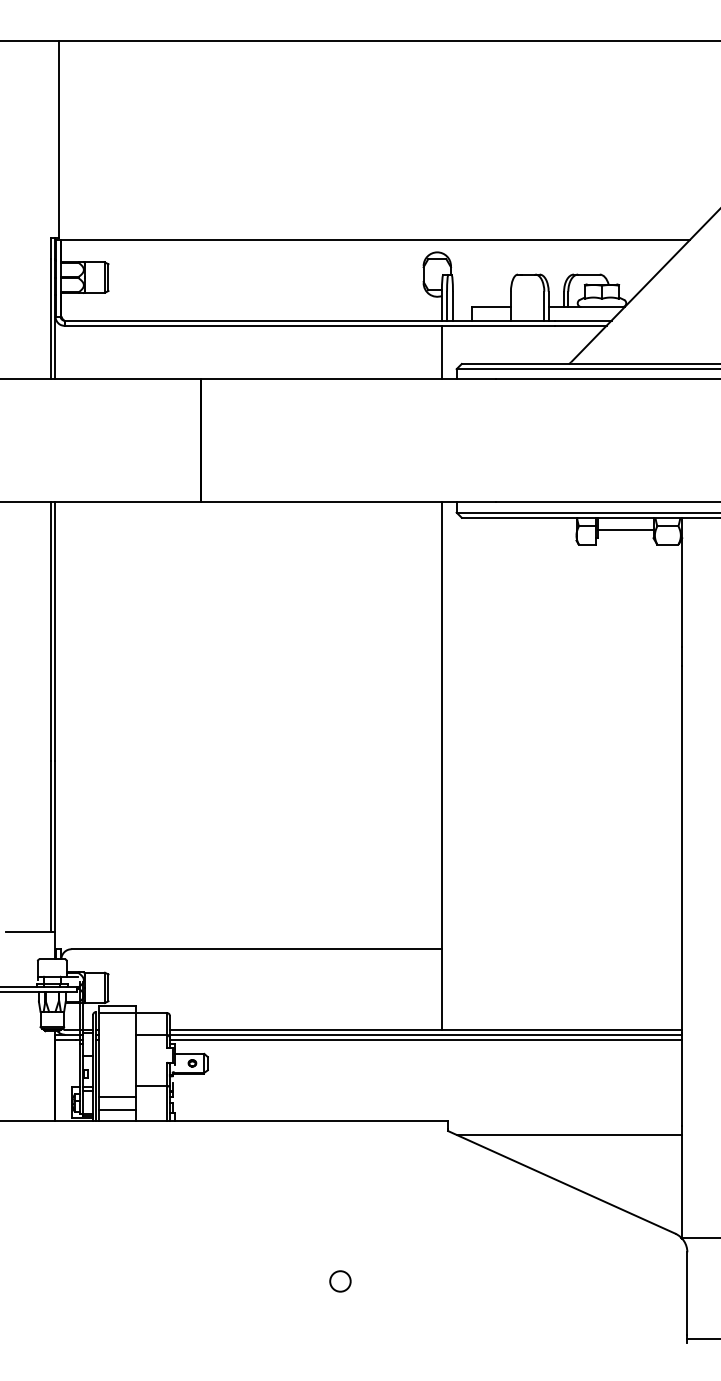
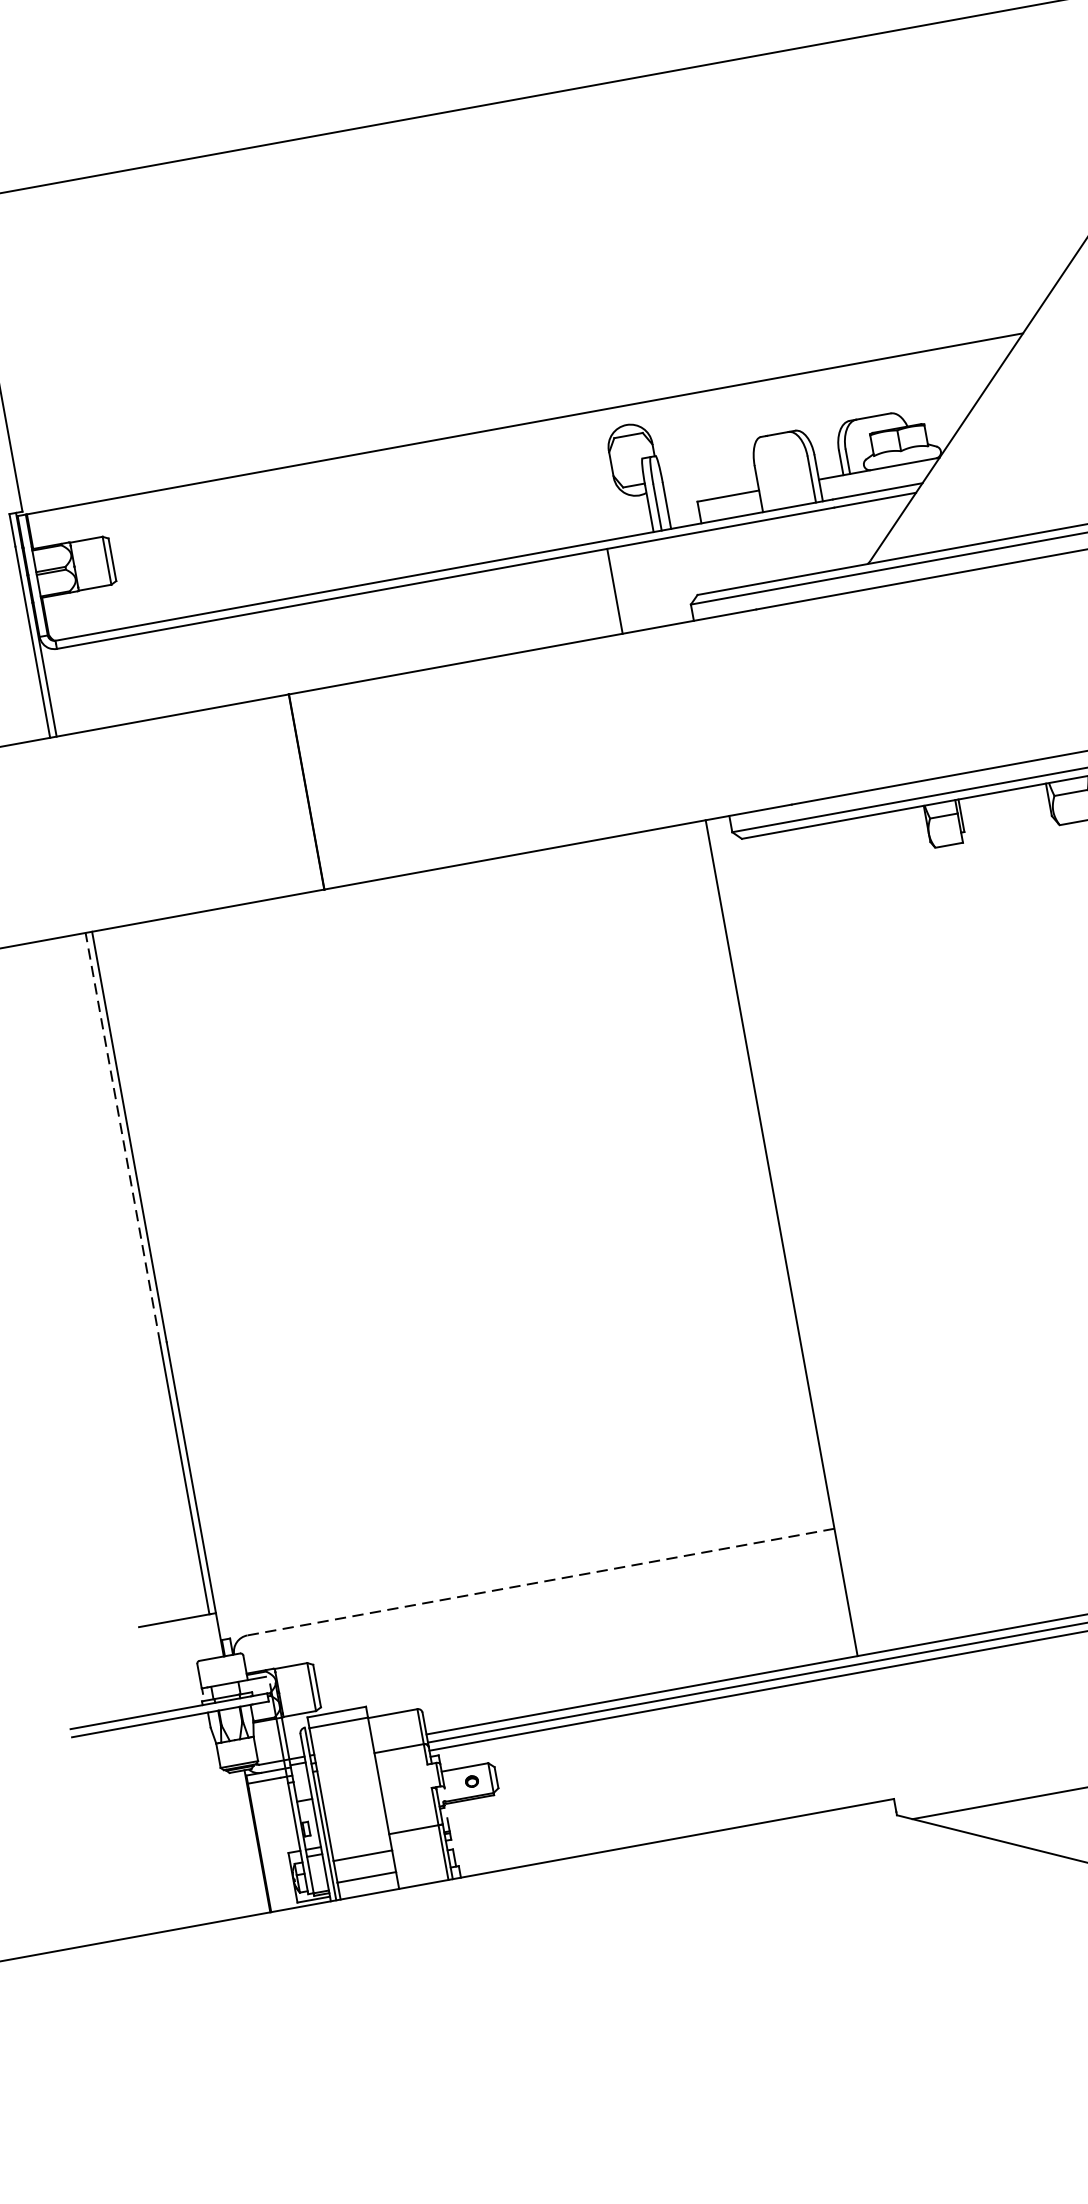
line: (441, 352) -> (614, 591), moved
line: (625, 530) -> (1005, 811), removed
line: (50, 631) -> (122, 1137), solid -> dashed
line: (256, 949) -> (540, 1582), solid -> dashed
circle: (340, 1281) -> (769, 2084), removed

